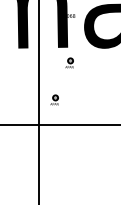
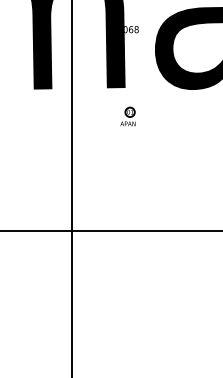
part: (54, 99) -> (100, 183), removed

